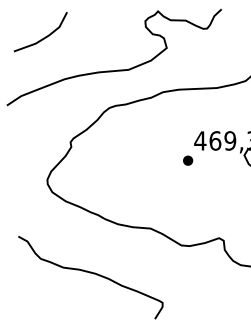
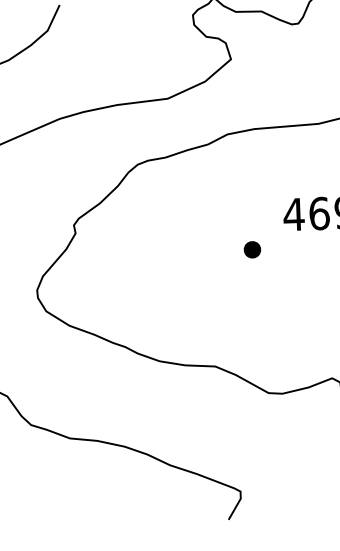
part: (188, 160) -> (253, 249), moved

